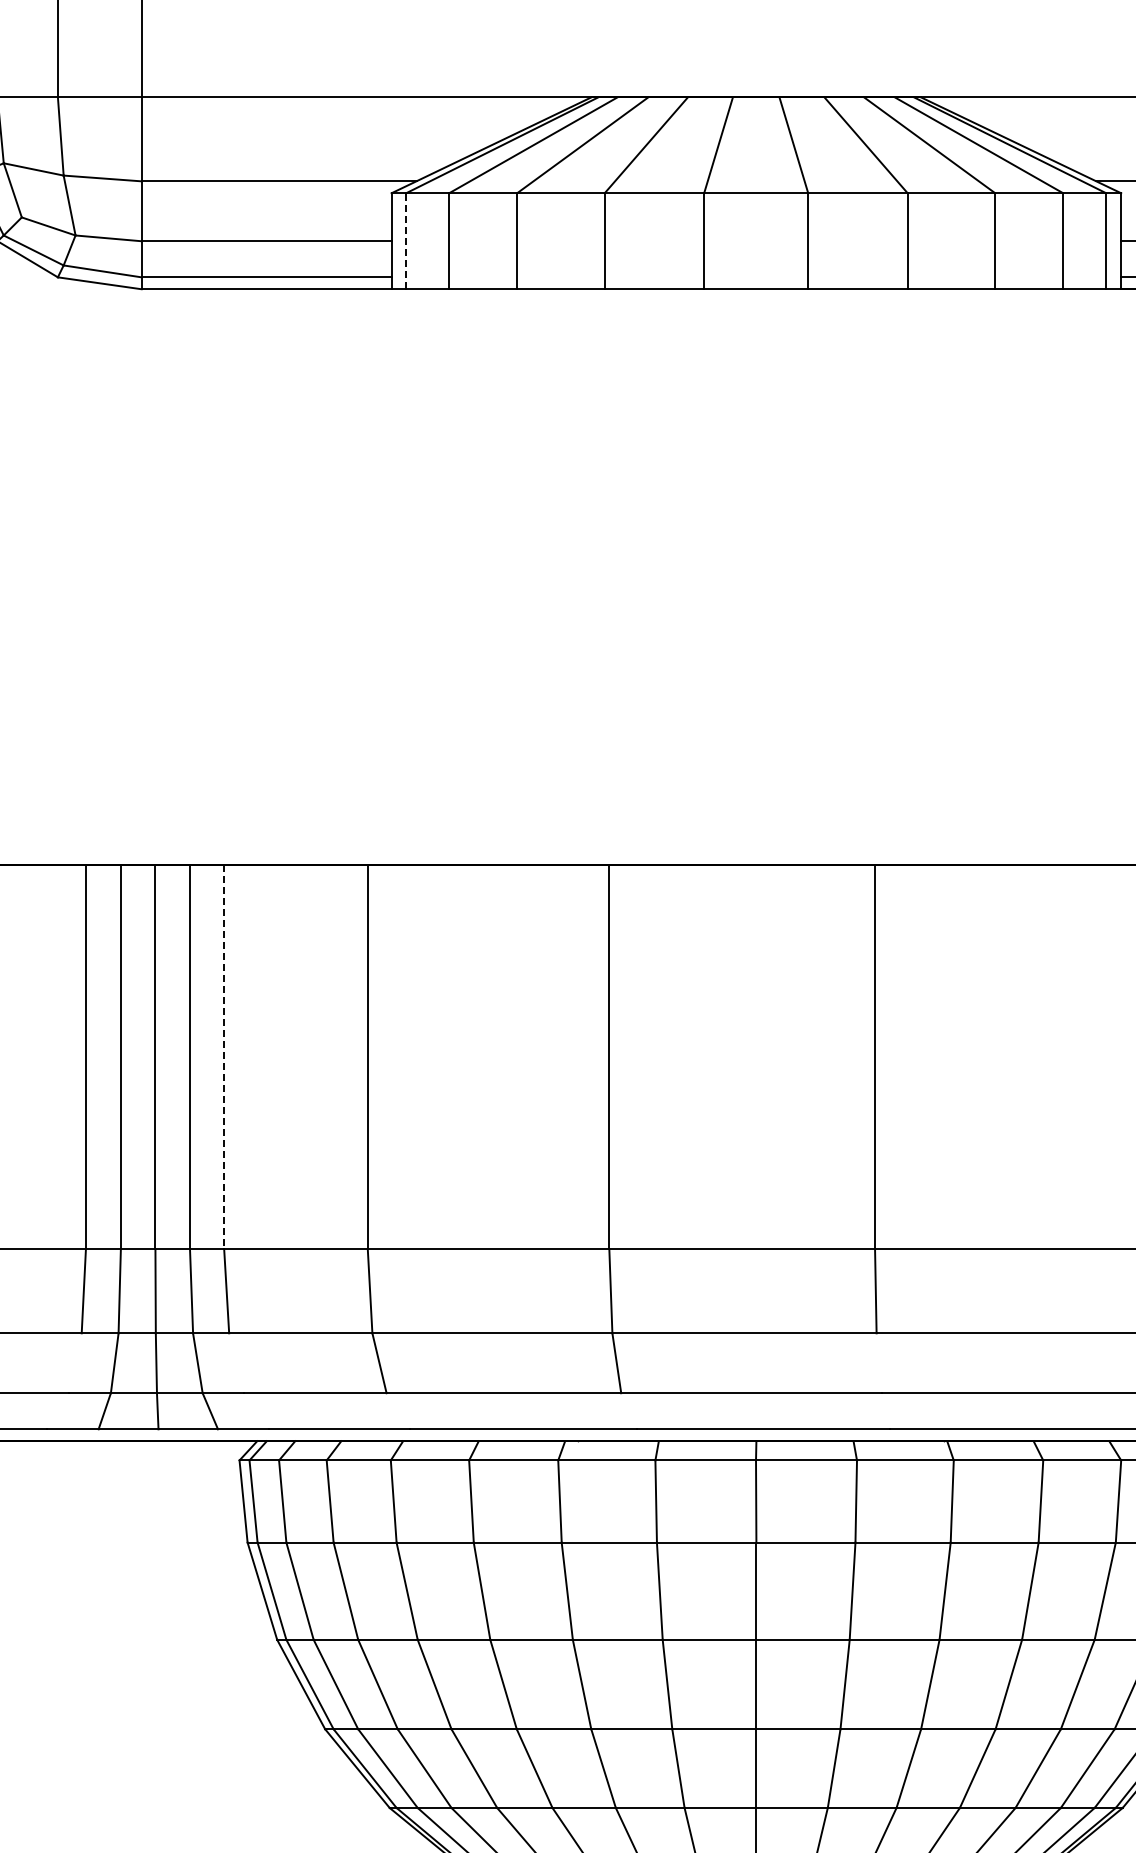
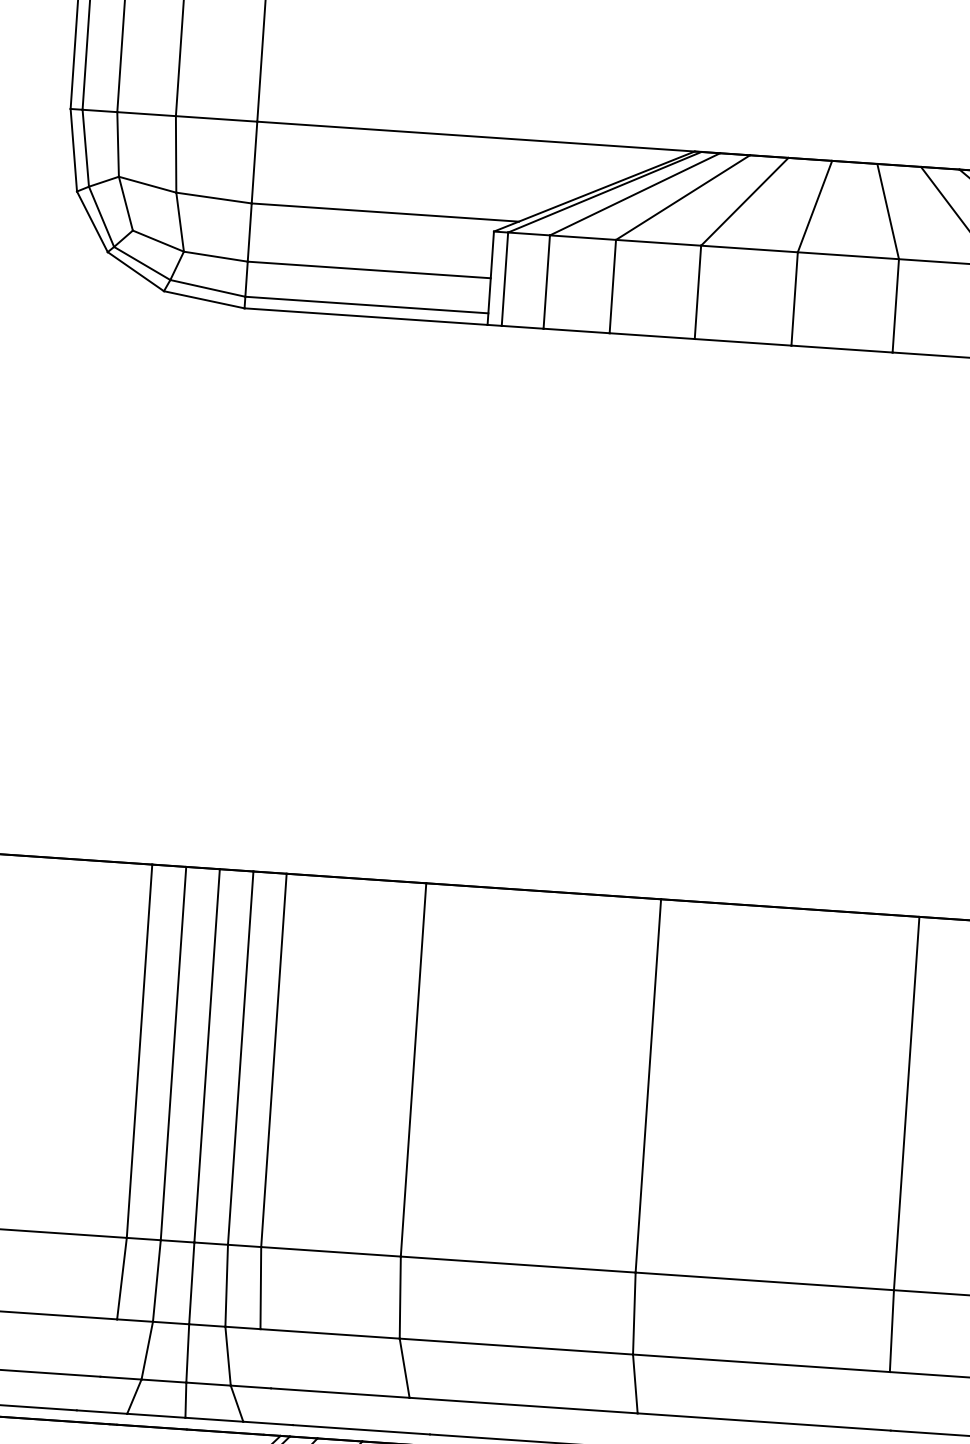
line: (406, 241) -> (505, 279), dashed -> solid
line: (224, 1057) -> (274, 1060), dashed -> solid

